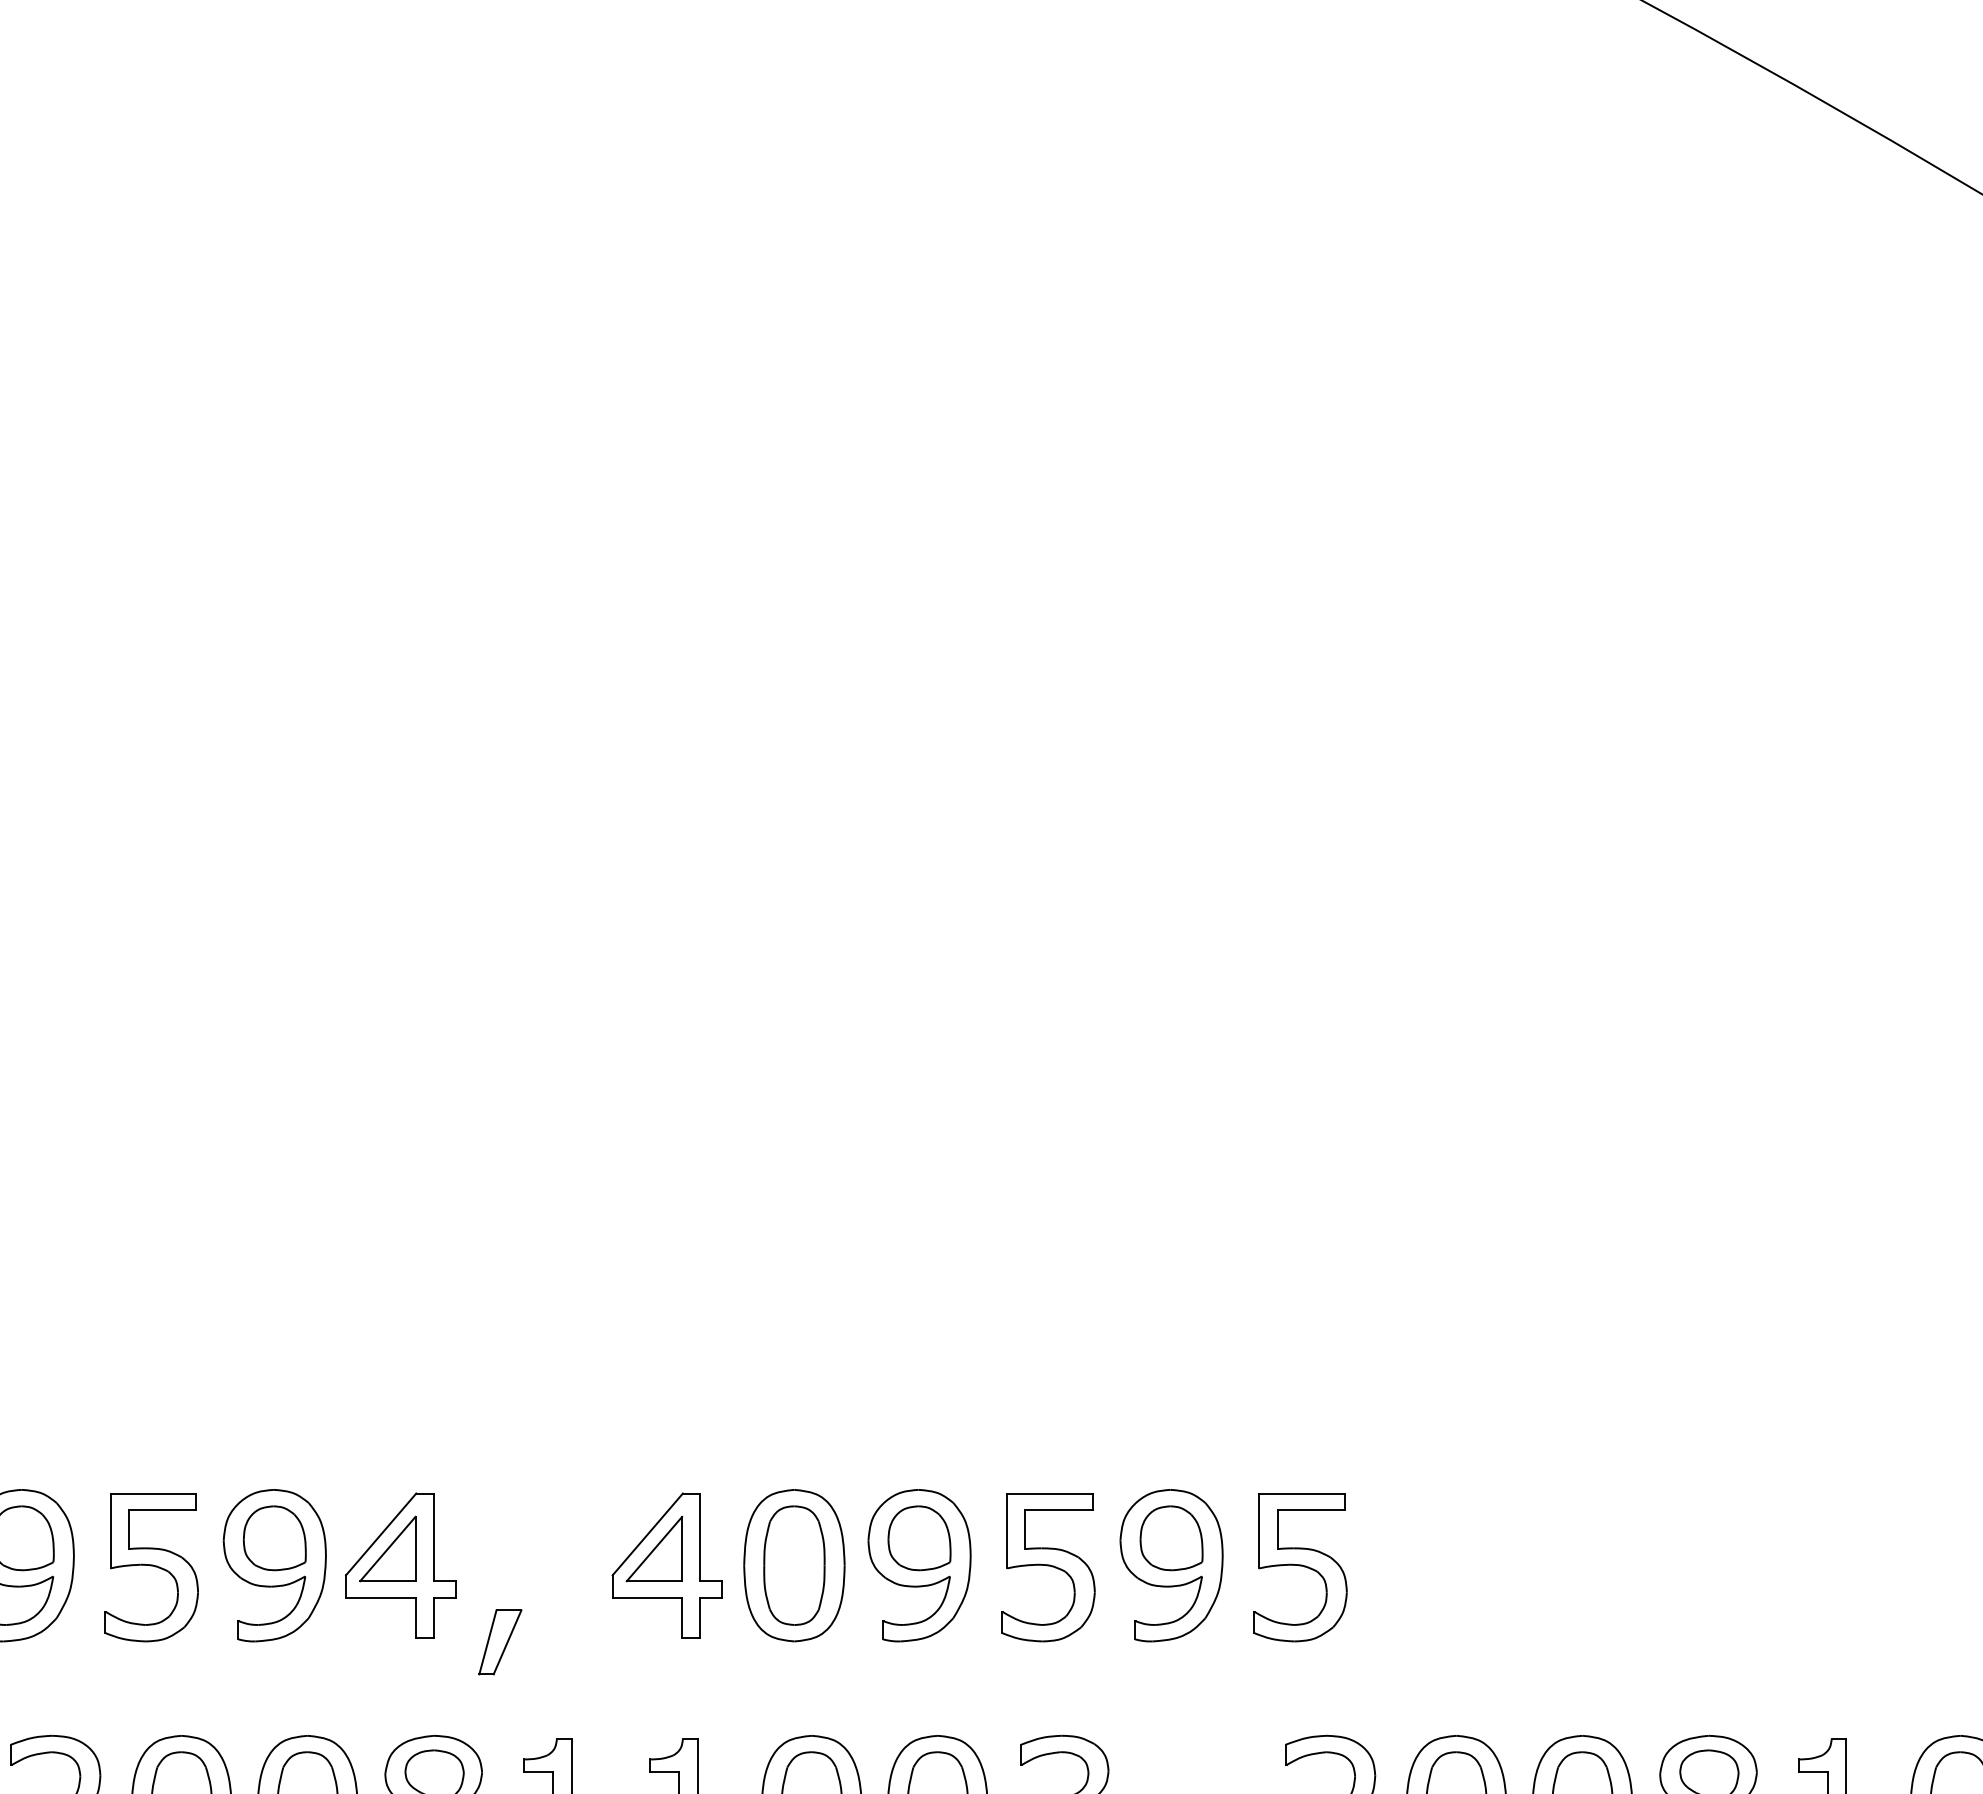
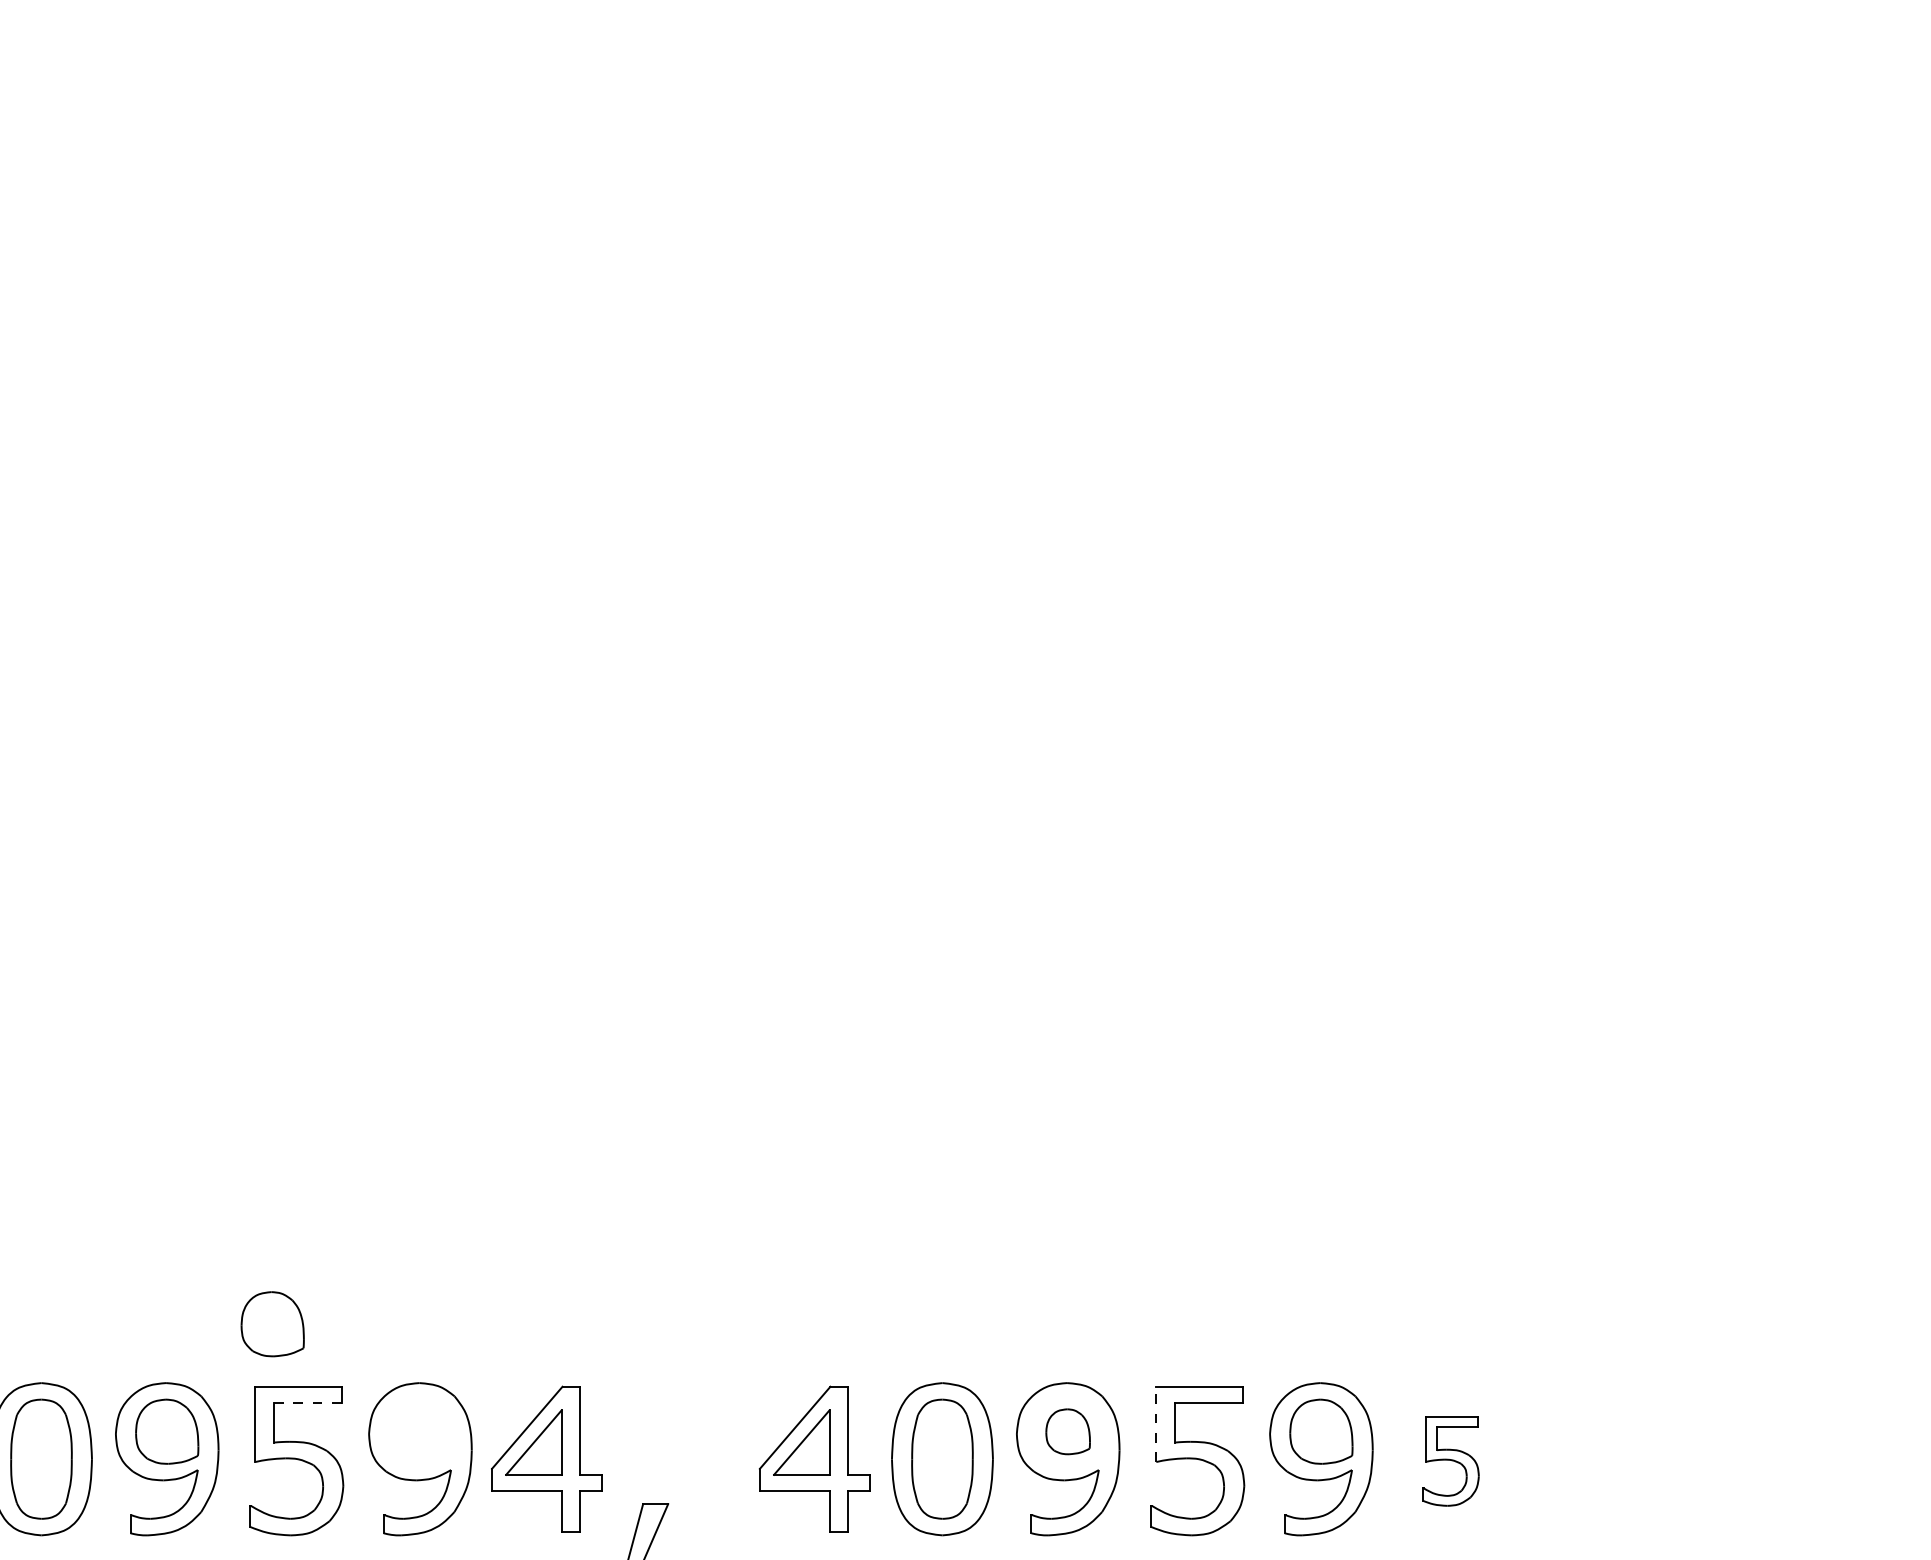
line: (162, 1509) -> (307, 1402), solid -> dashed
line: (1007, 1530) -> (1156, 1423), solid -> dashed
part: (274, 1538) -> (272, 1324), moved
part: (919, 1538) -> (1068, 1431), size x0.7
part: (1300, 1567) -> (1450, 1461), size x0.6

